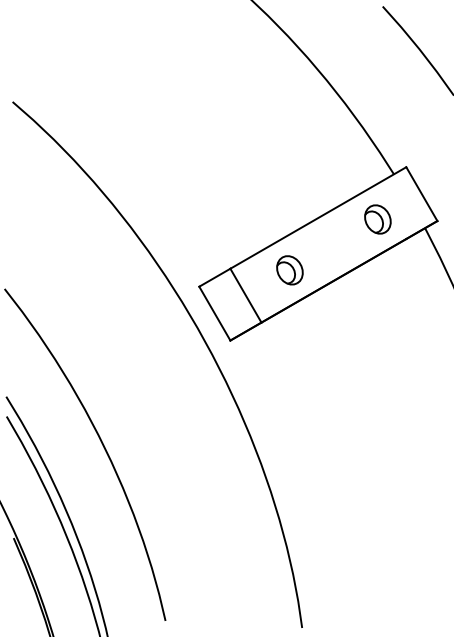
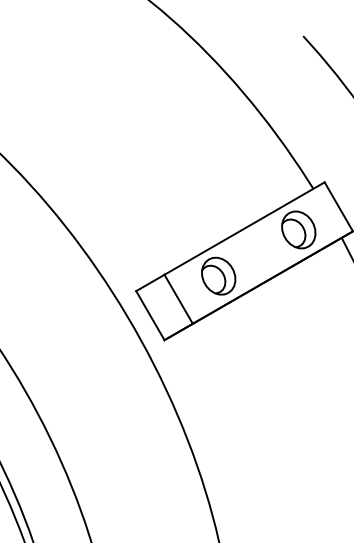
part: (377, 219) -> (298, 229), size x1.43
part: (289, 270) -> (218, 276), size x1.43

